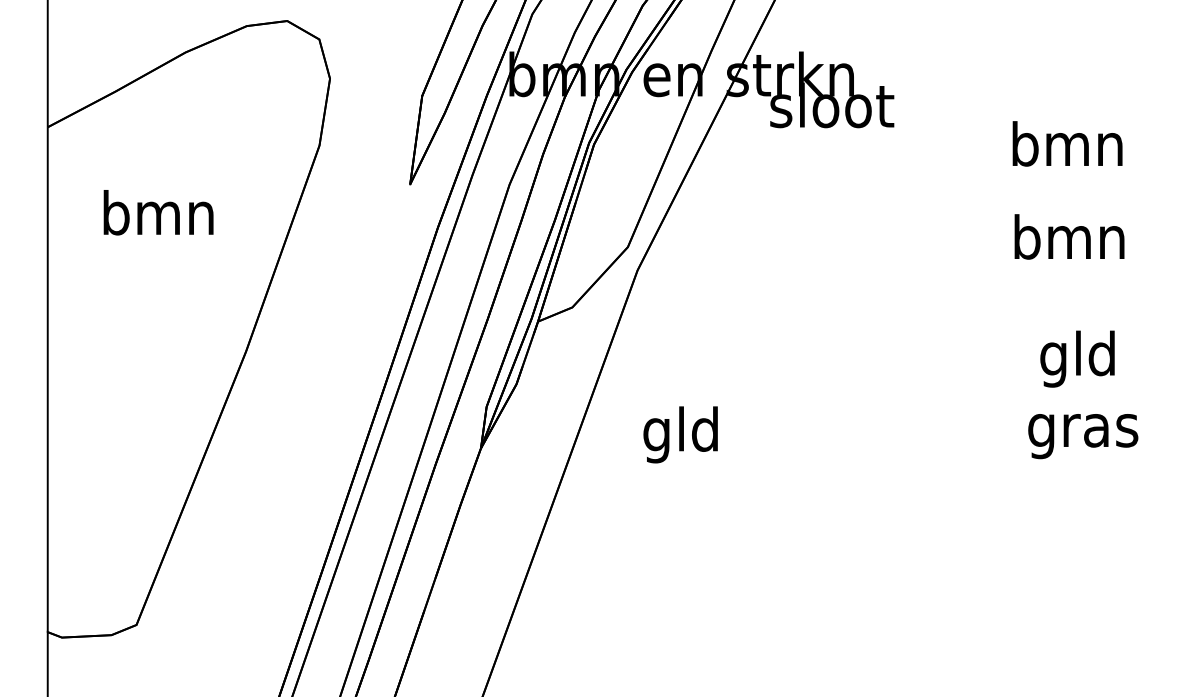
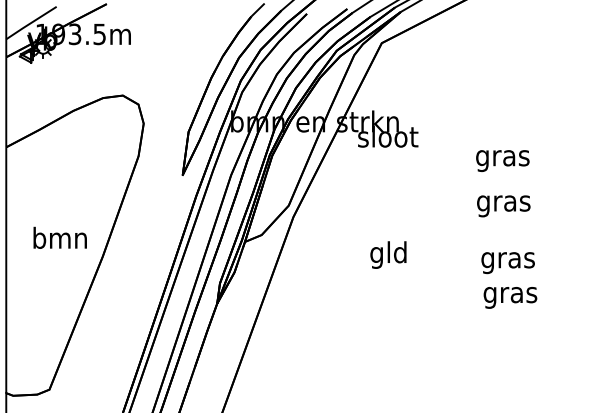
text: (1066, 150) -> (502, 158), bmn -> gras
text: (157, 211) -> (59, 237), moved
text: (1068, 242) -> (503, 203), bmn -> gras
text: (1077, 359) -> (507, 260), gld -> gras
text: (680, 433) -> (388, 254), moved

